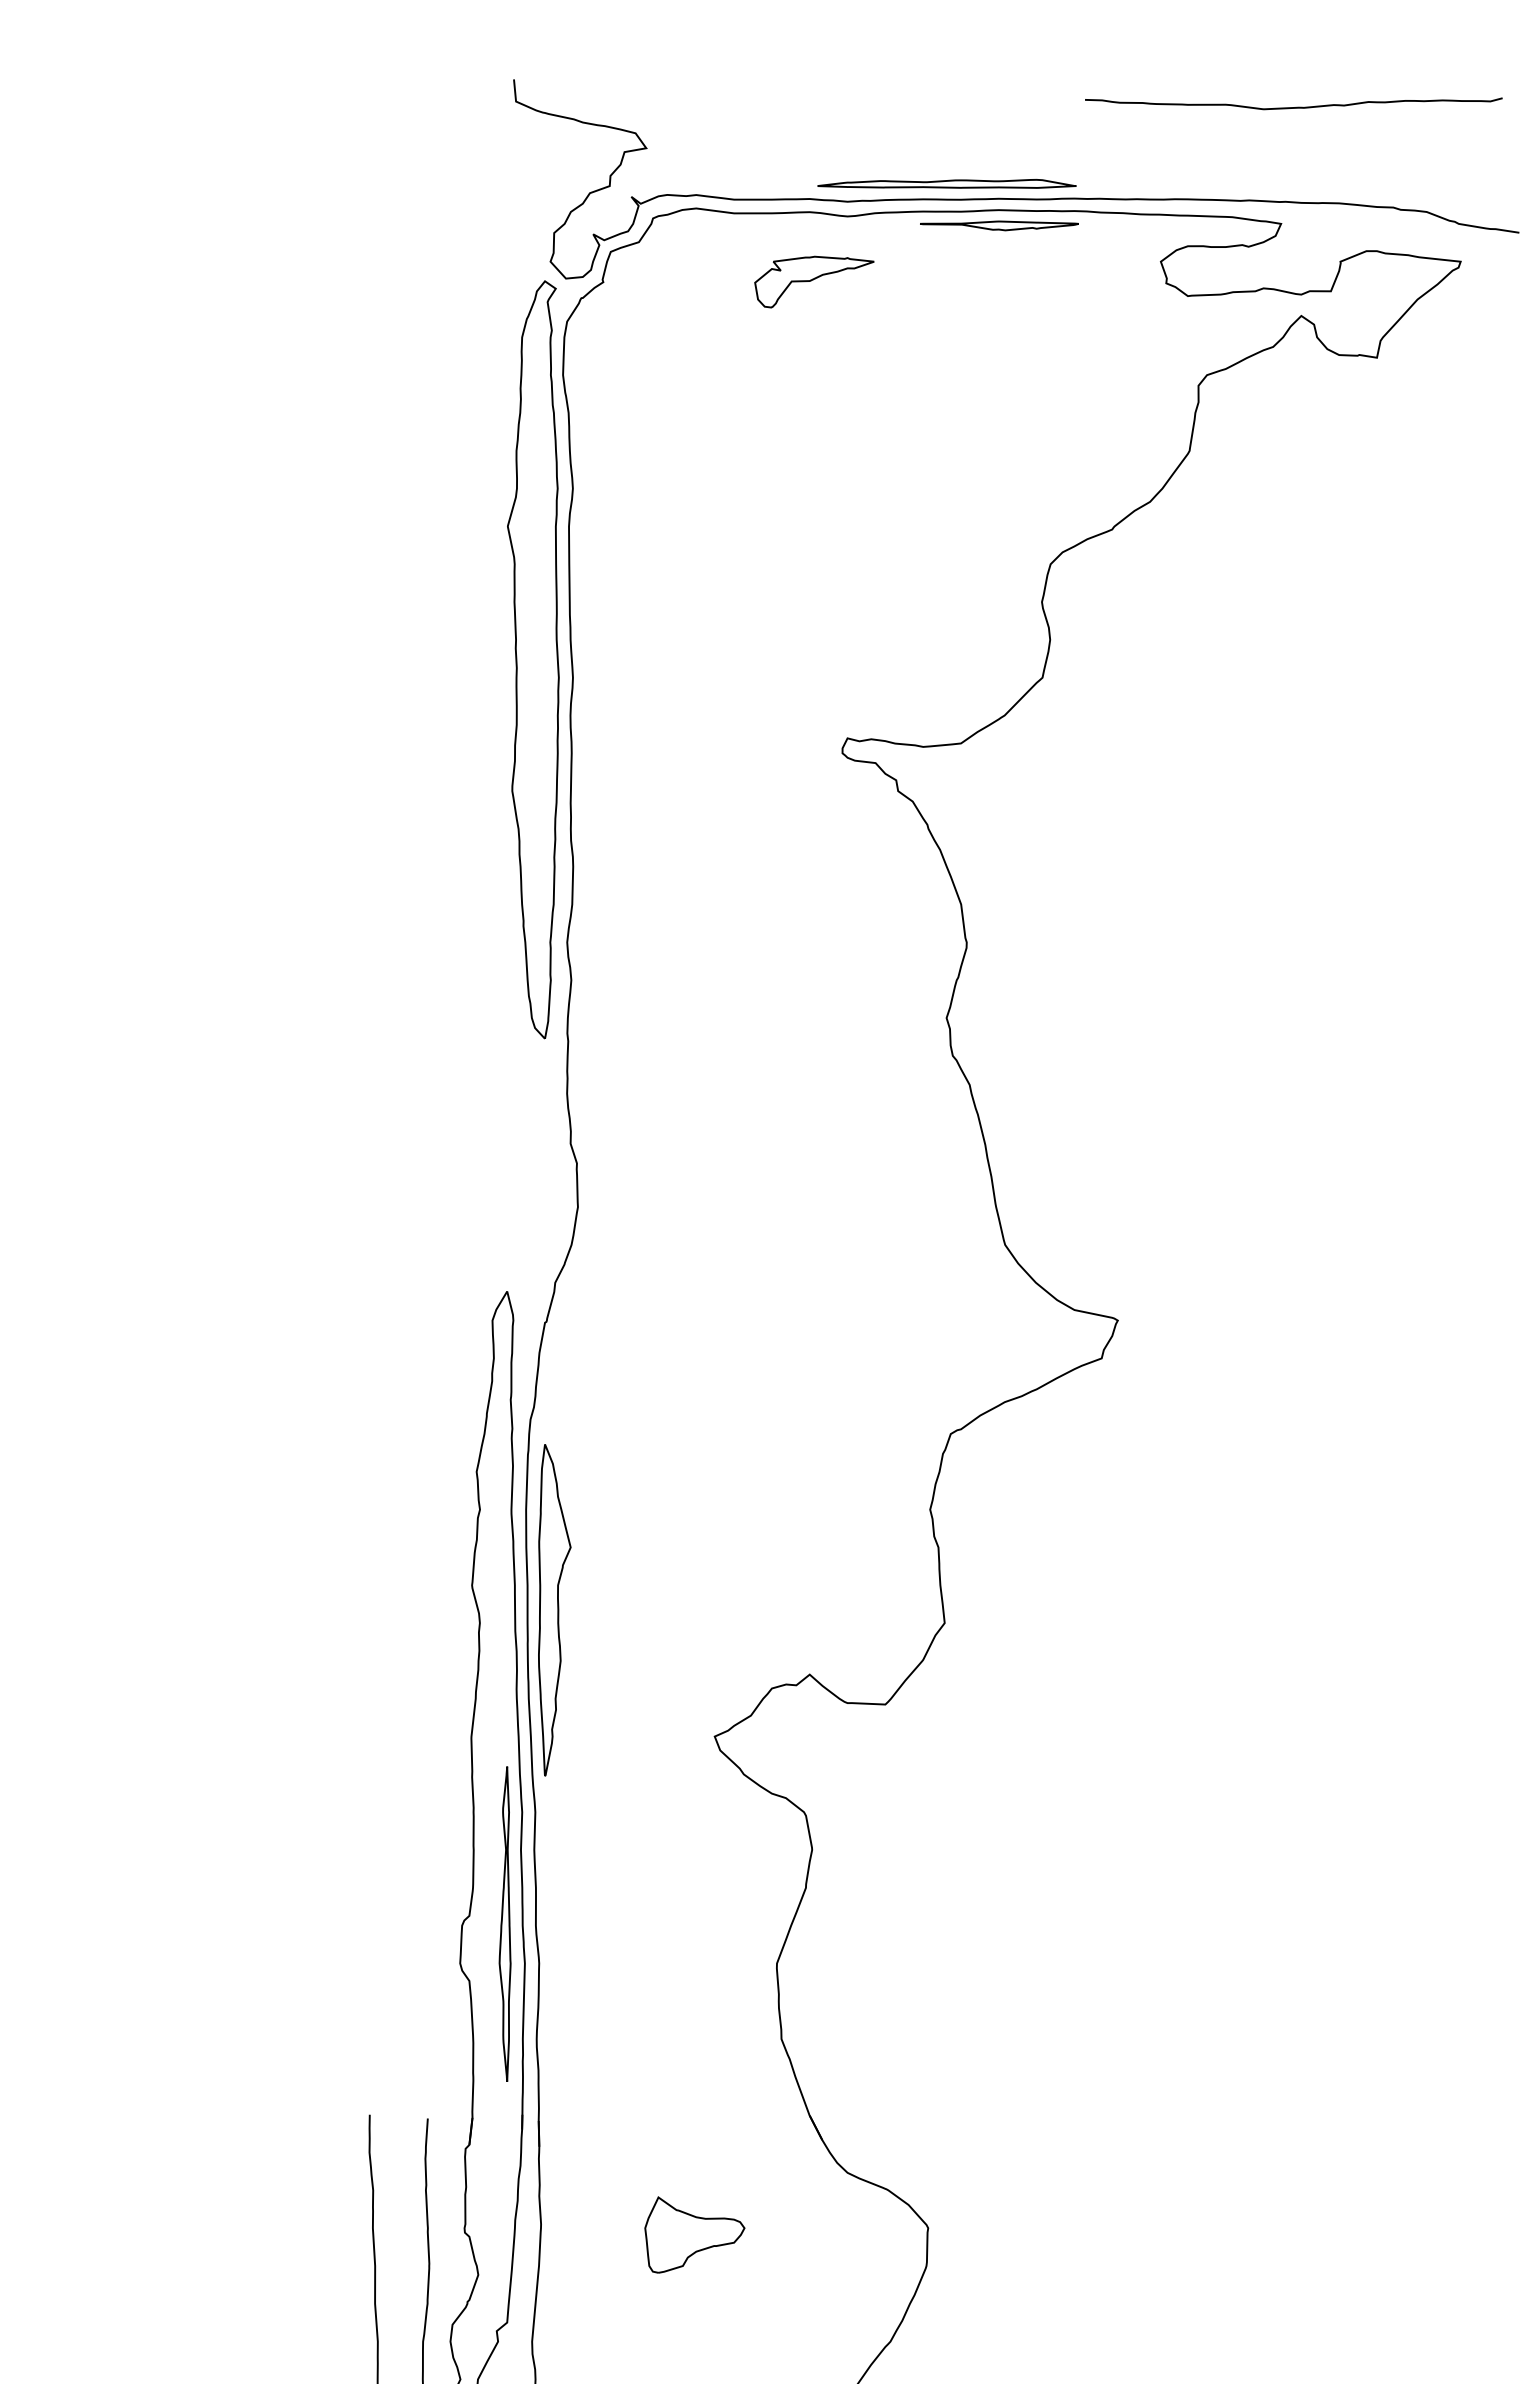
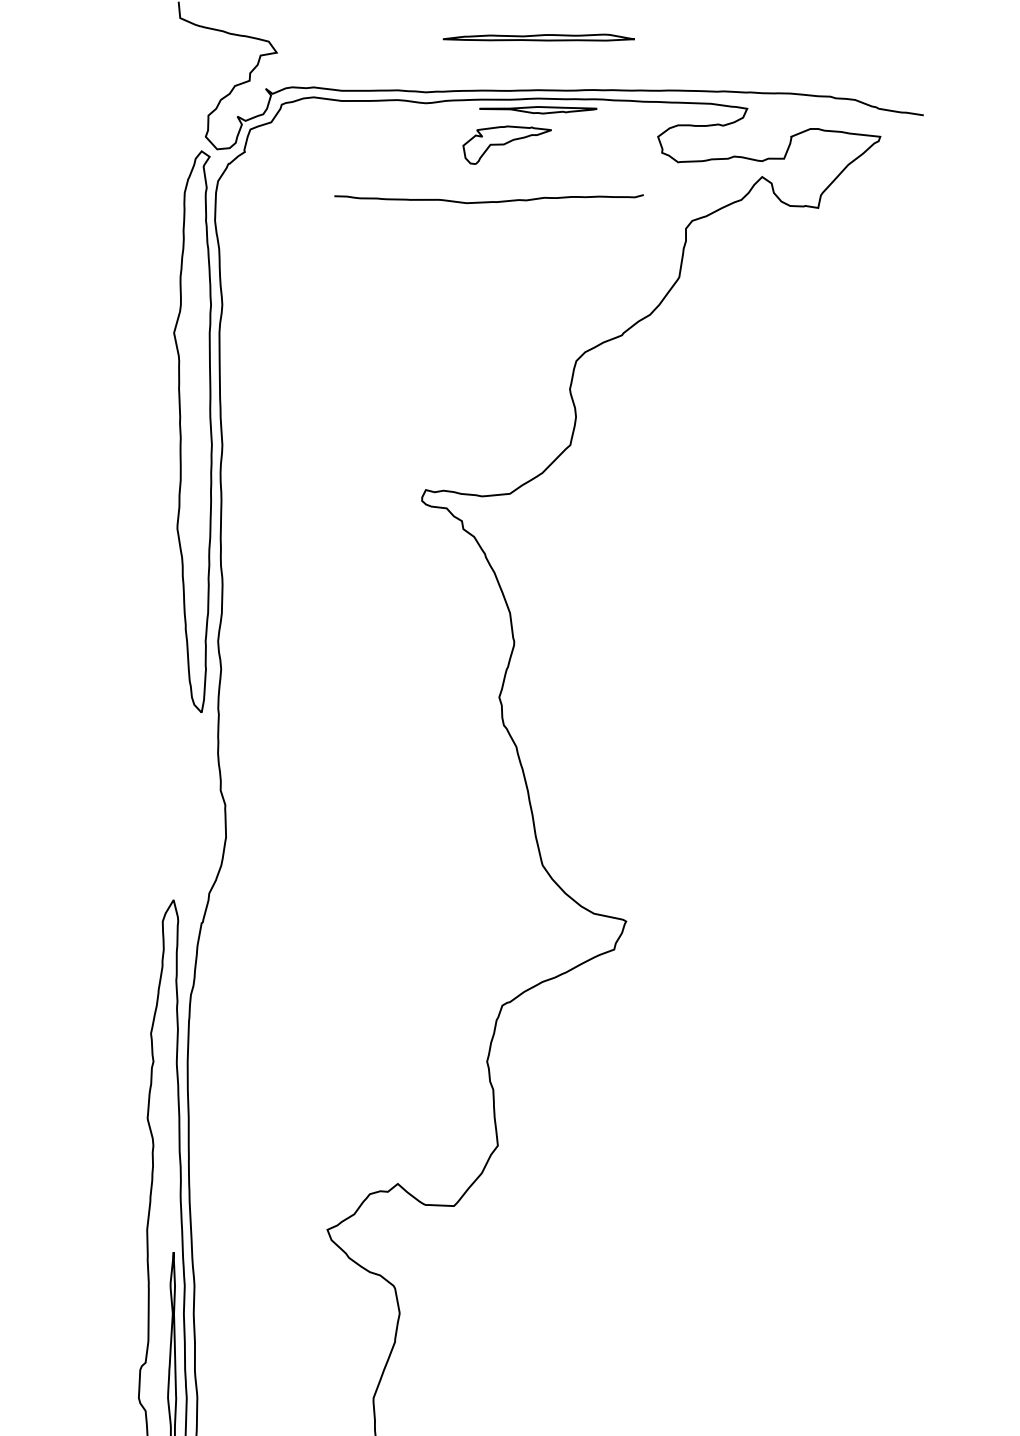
curve: (1293, 107) -> (488, 201), moved
part: (946, 183) -> (538, 37), moved
part: (814, 281) -> (507, 144), moved
part: (554, 1610) -> (208, 1136), removed

